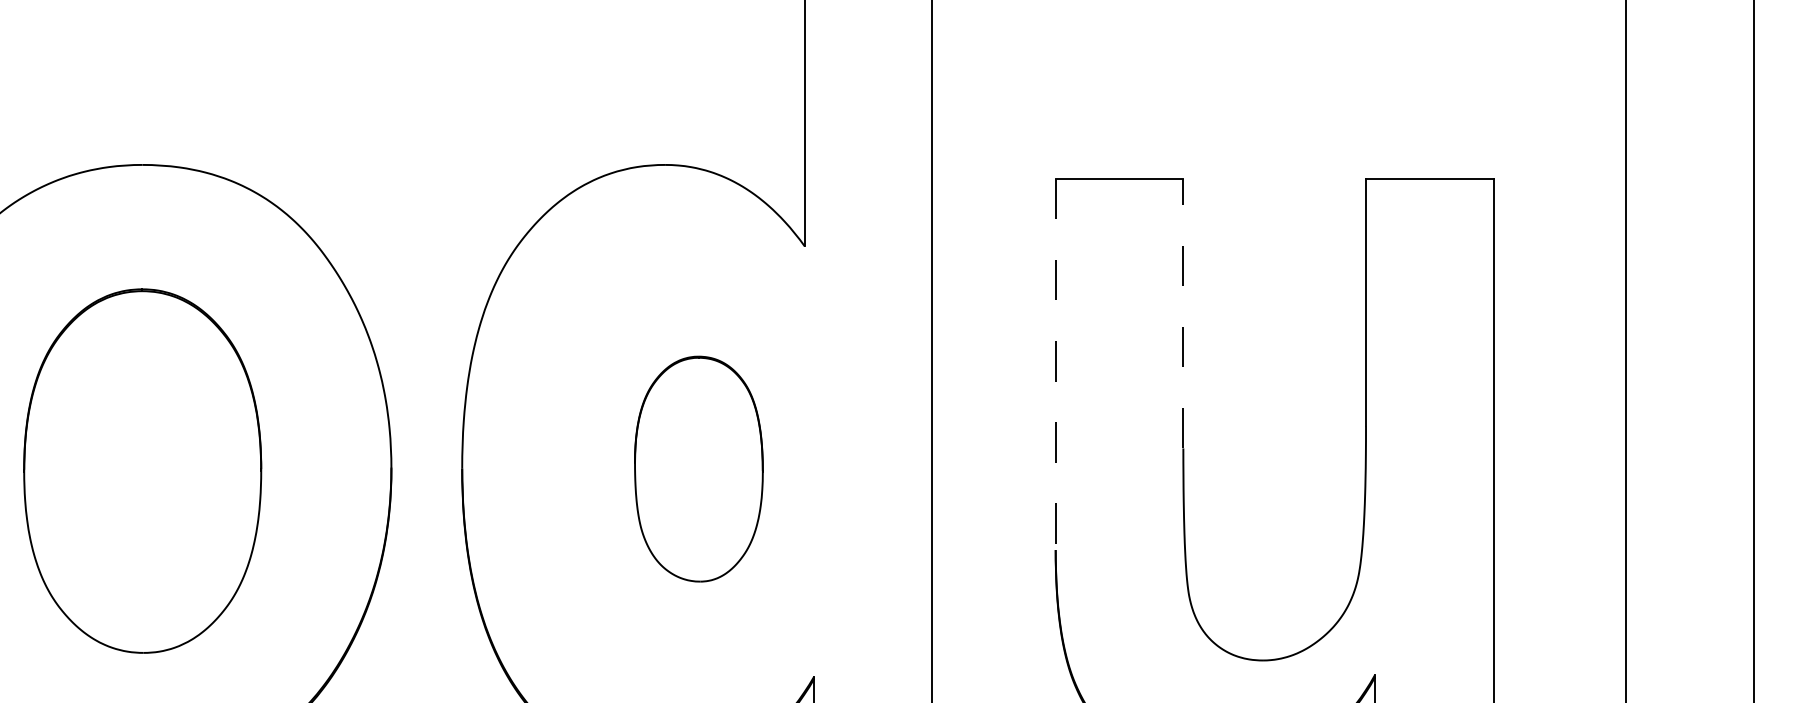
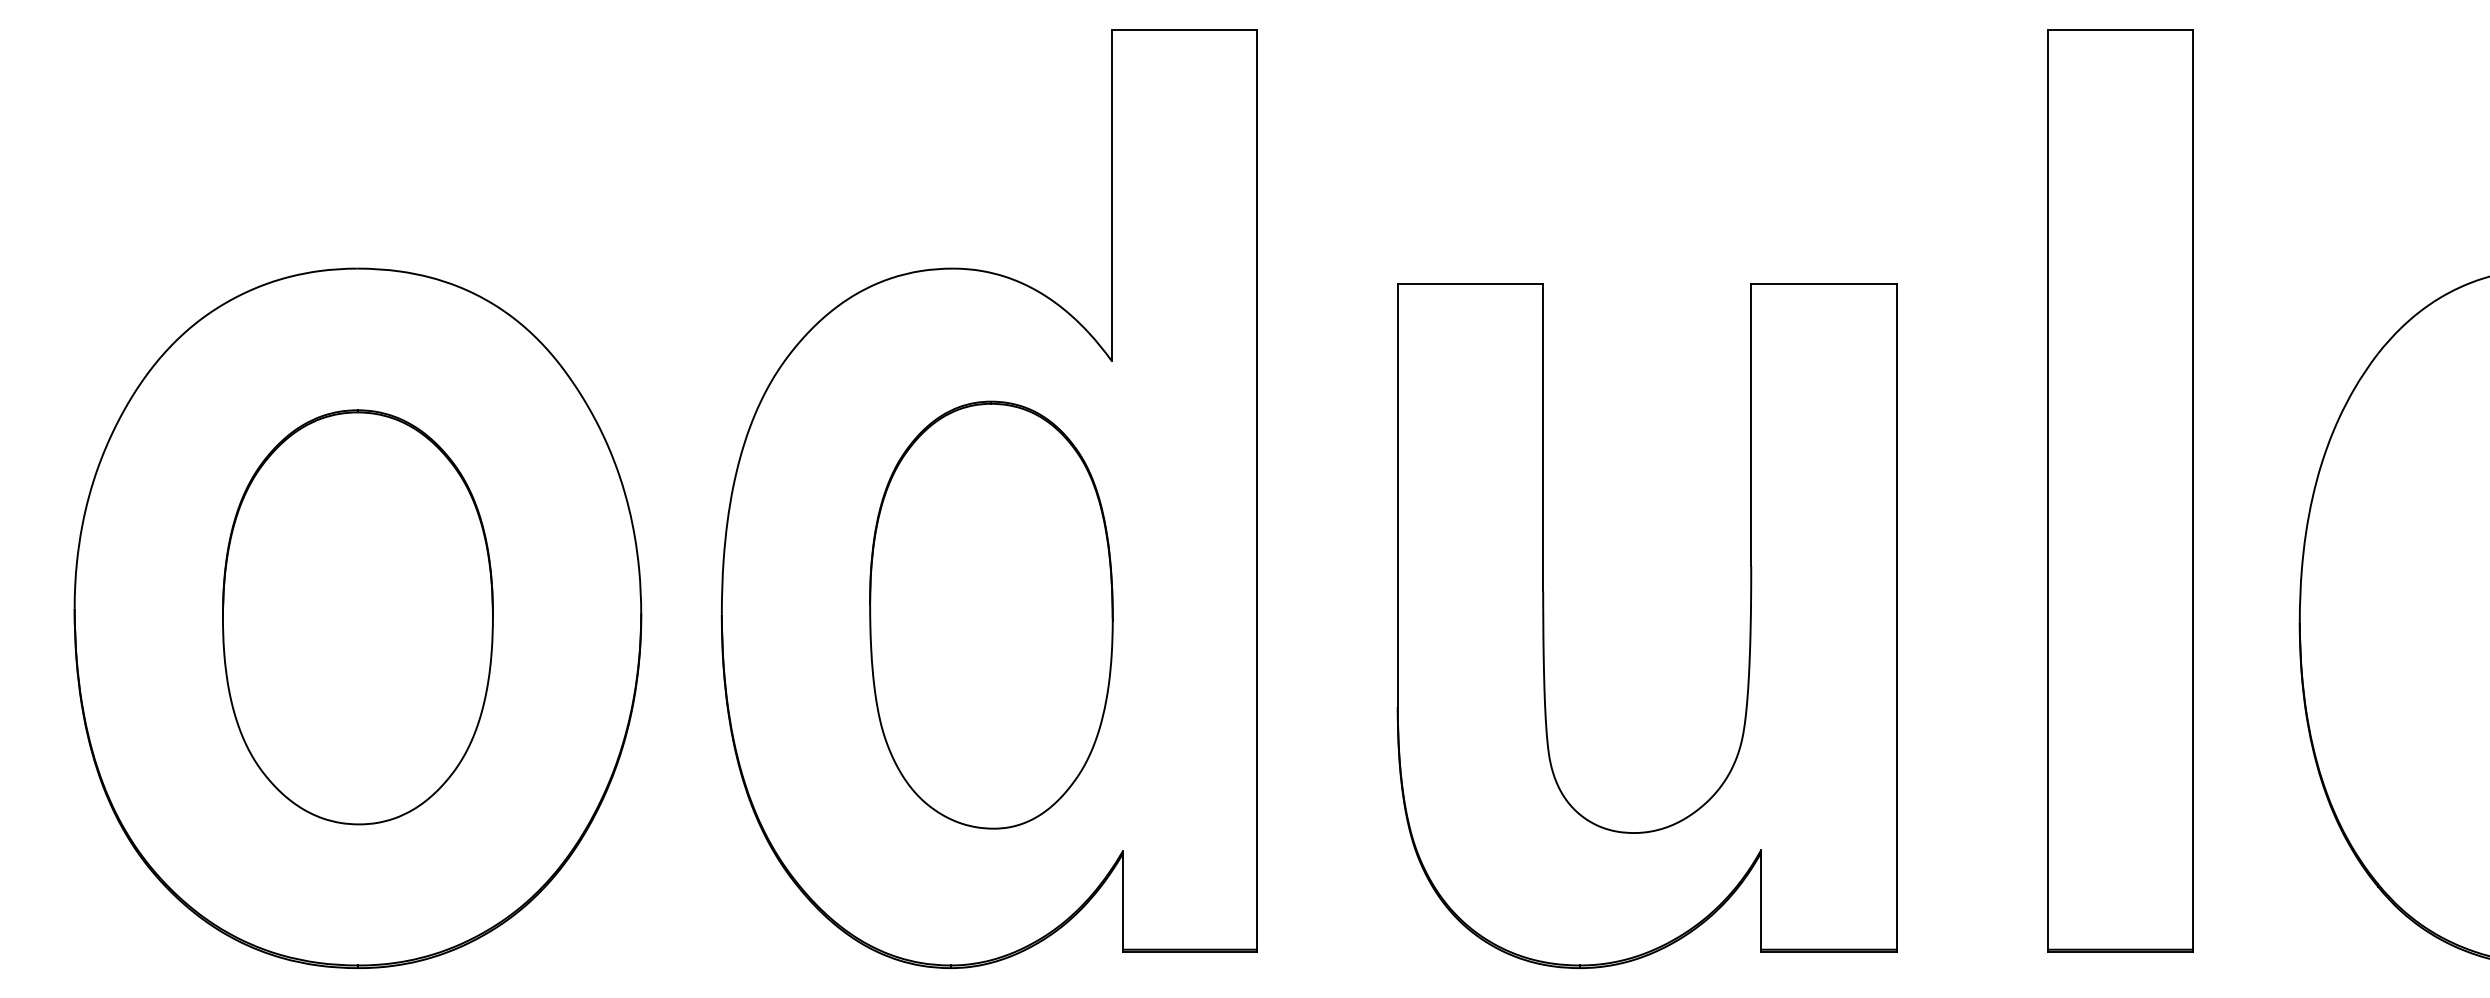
line: (1183, 313) -> (1543, 437), dashed -> solid
line: (1055, 365) -> (1397, 496), dashed -> solid
part: (698, 468) -> (991, 614), size x1.67

